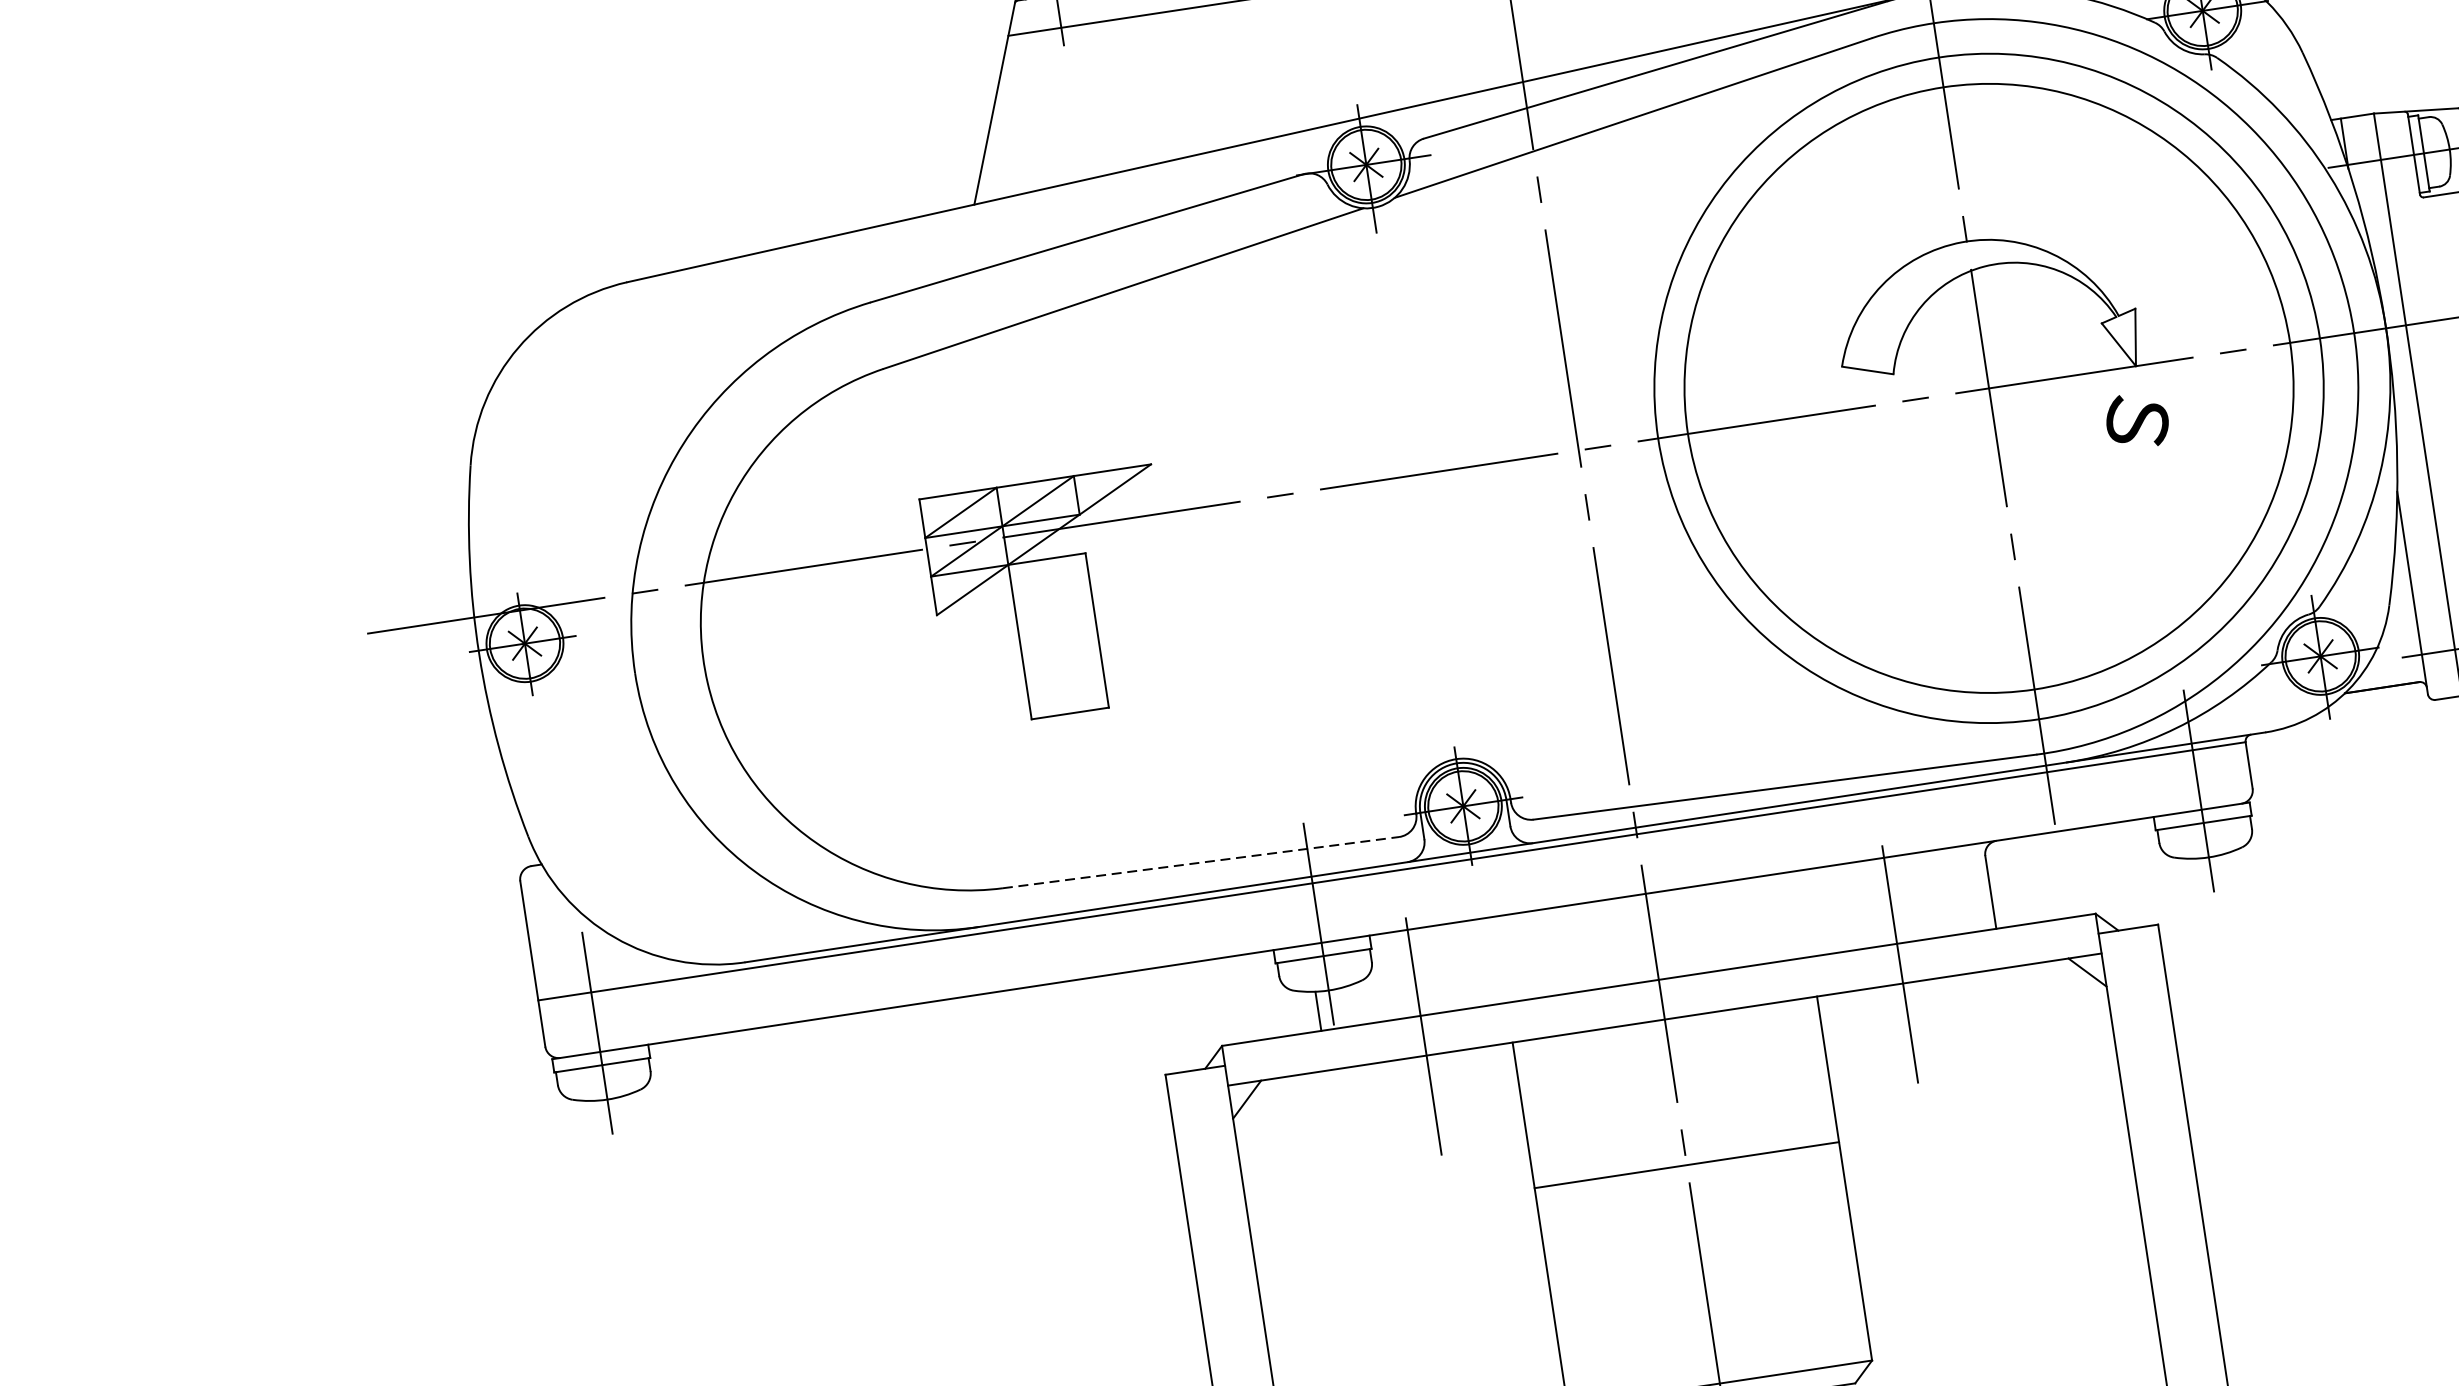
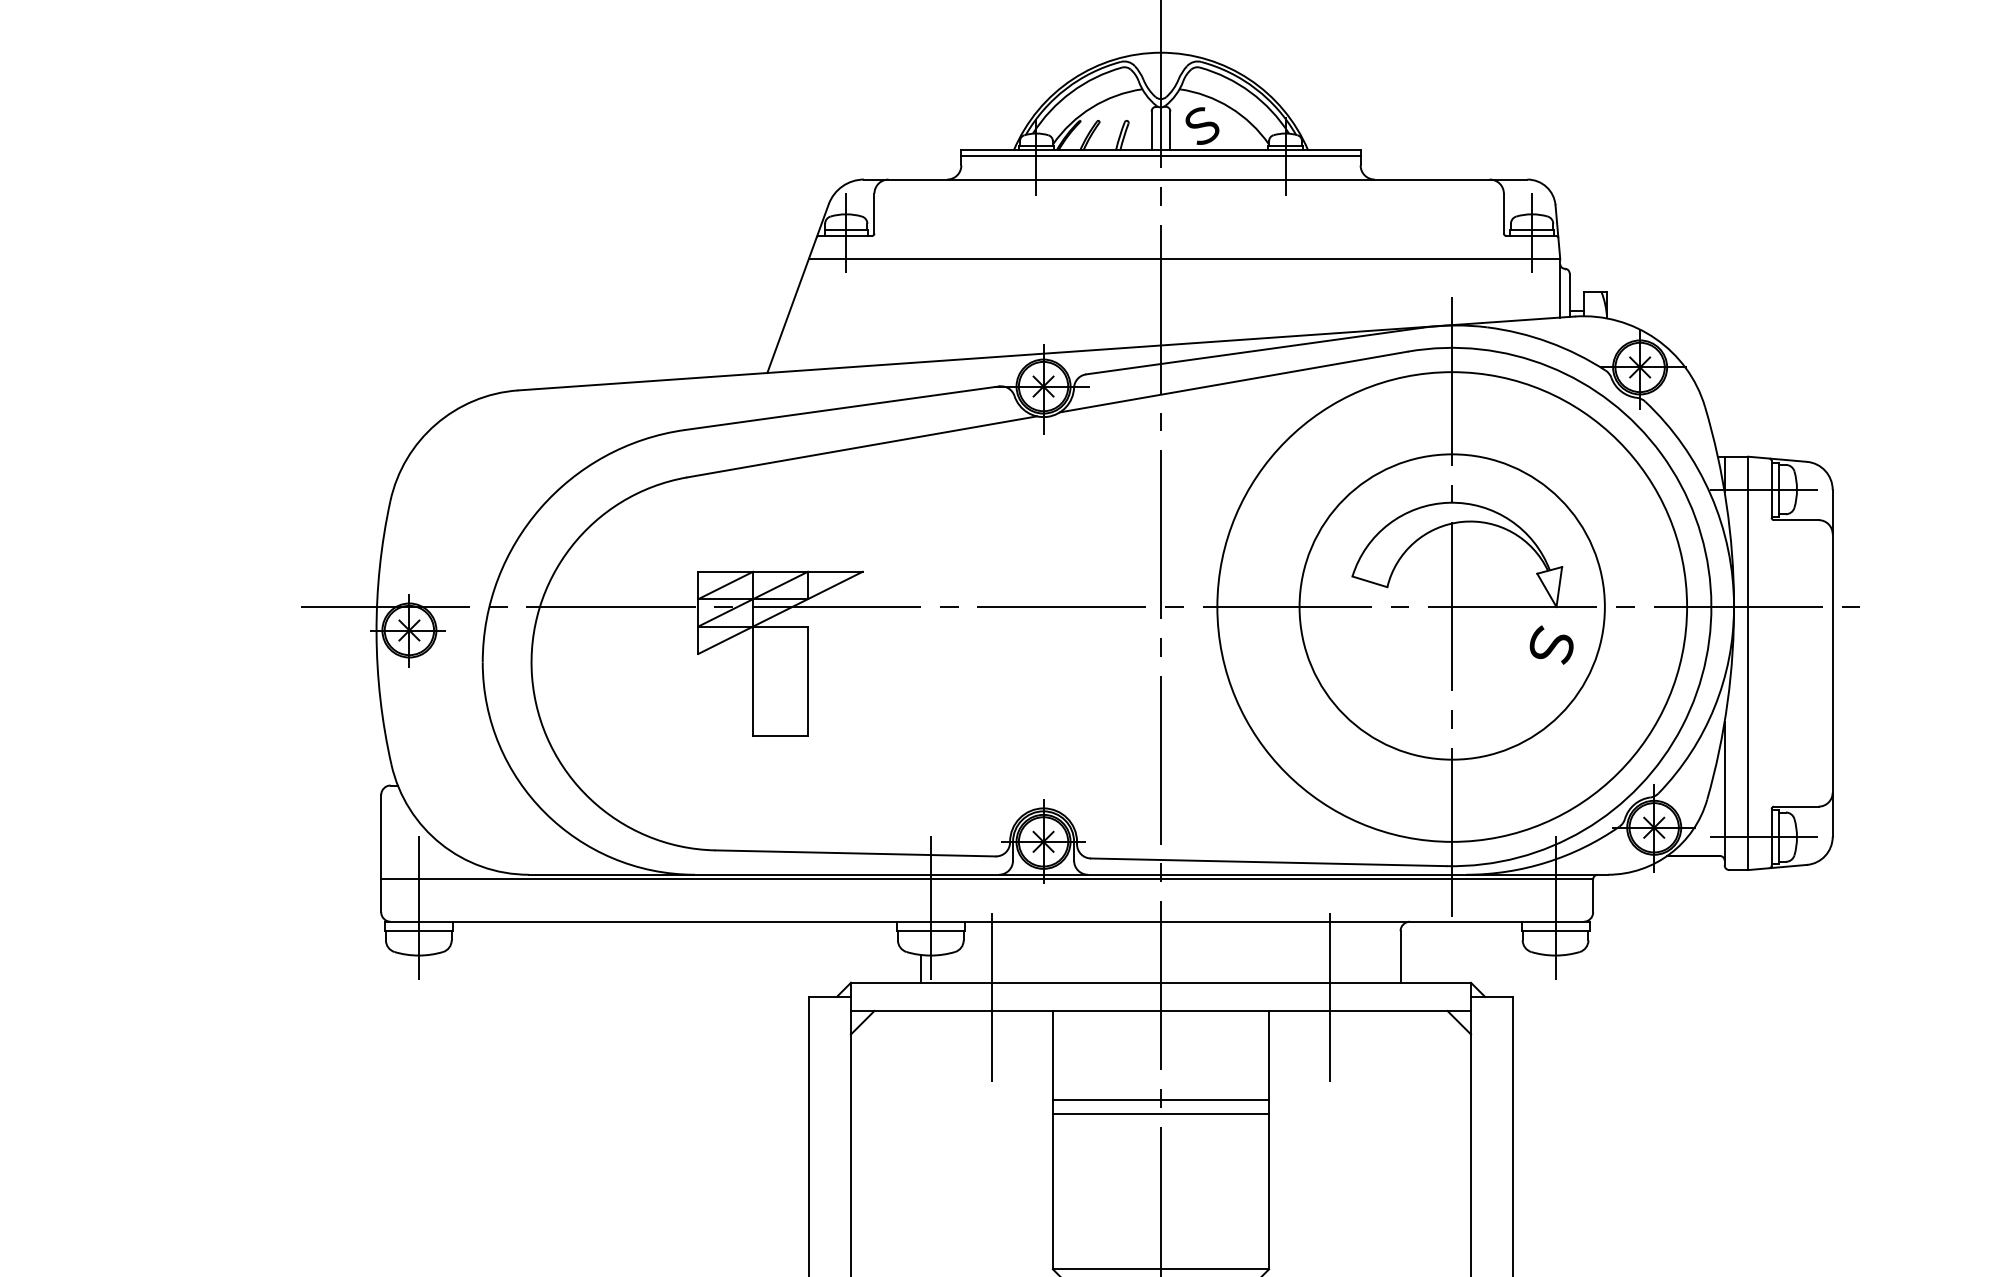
circle: (1987, 387) -> (1451, 606), size x0.71
line: (1202, 862) -> (856, 853), dashed -> solid
line: (1683, 1145) -> (1160, 1100), added

